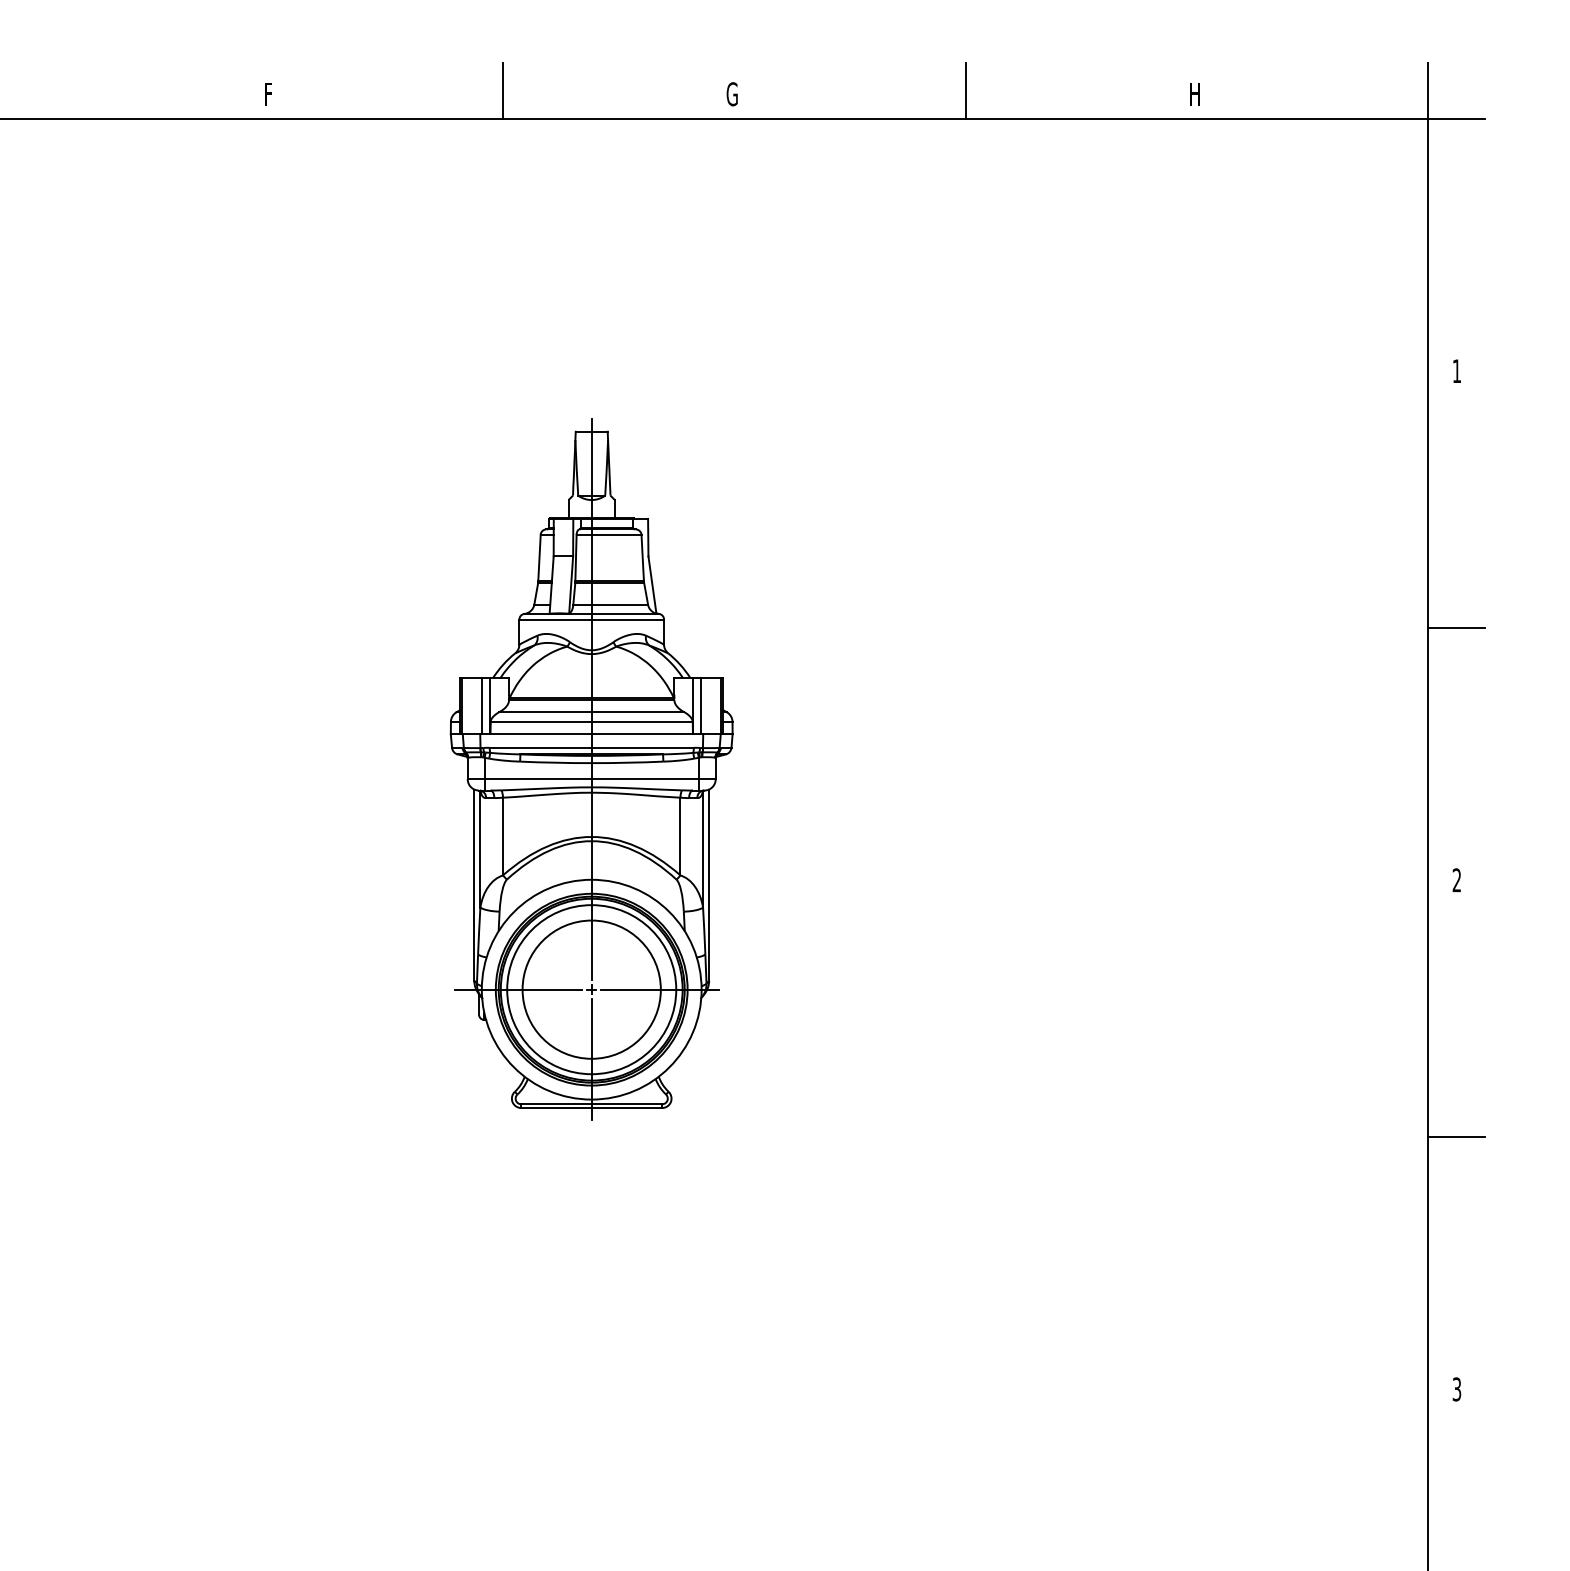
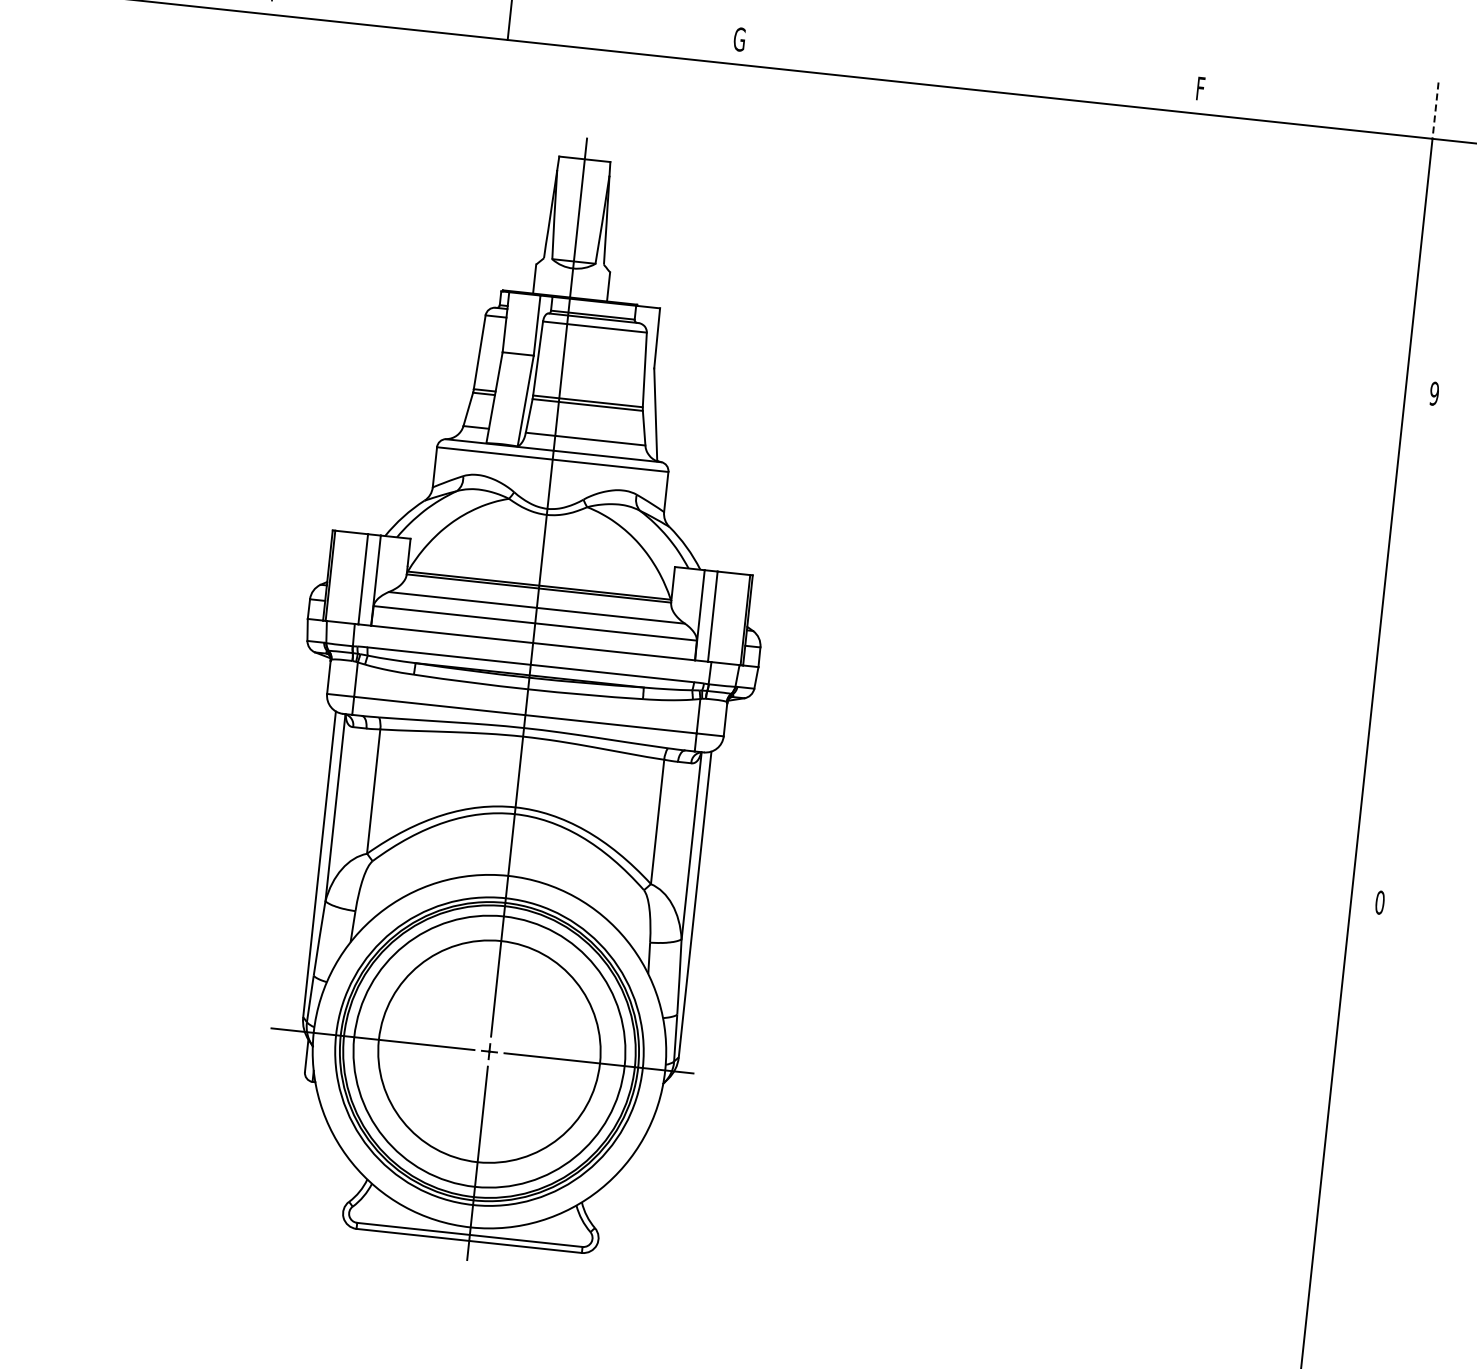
line: (965, 90) -> (973, 60), removed
line: (1428, 91) -> (1435, 111), solid -> dashed
text: (1195, 94) -> (1202, 89), H -> F
text: (1456, 371) -> (1433, 394), 1 -> 9
line: (1456, 628) -> (1406, 650), removed
part: (591, 769) -> (526, 699), size x1.6
text: (1456, 880) -> (1379, 902), 2 -> 0
line: (1456, 1137) -> (1352, 1159), removed

